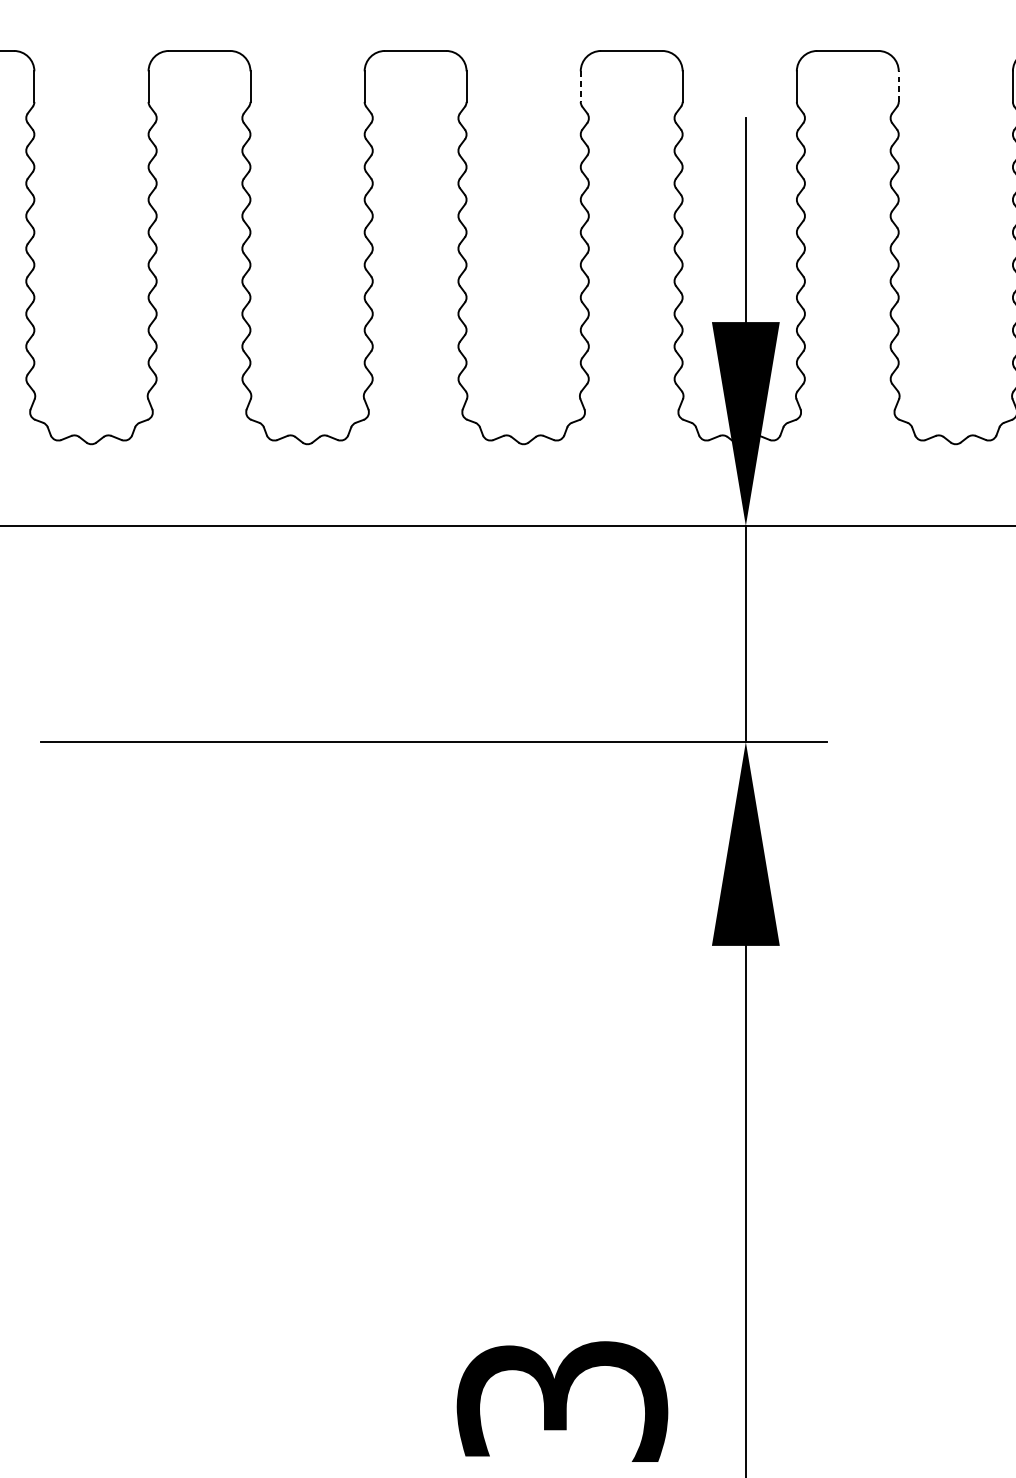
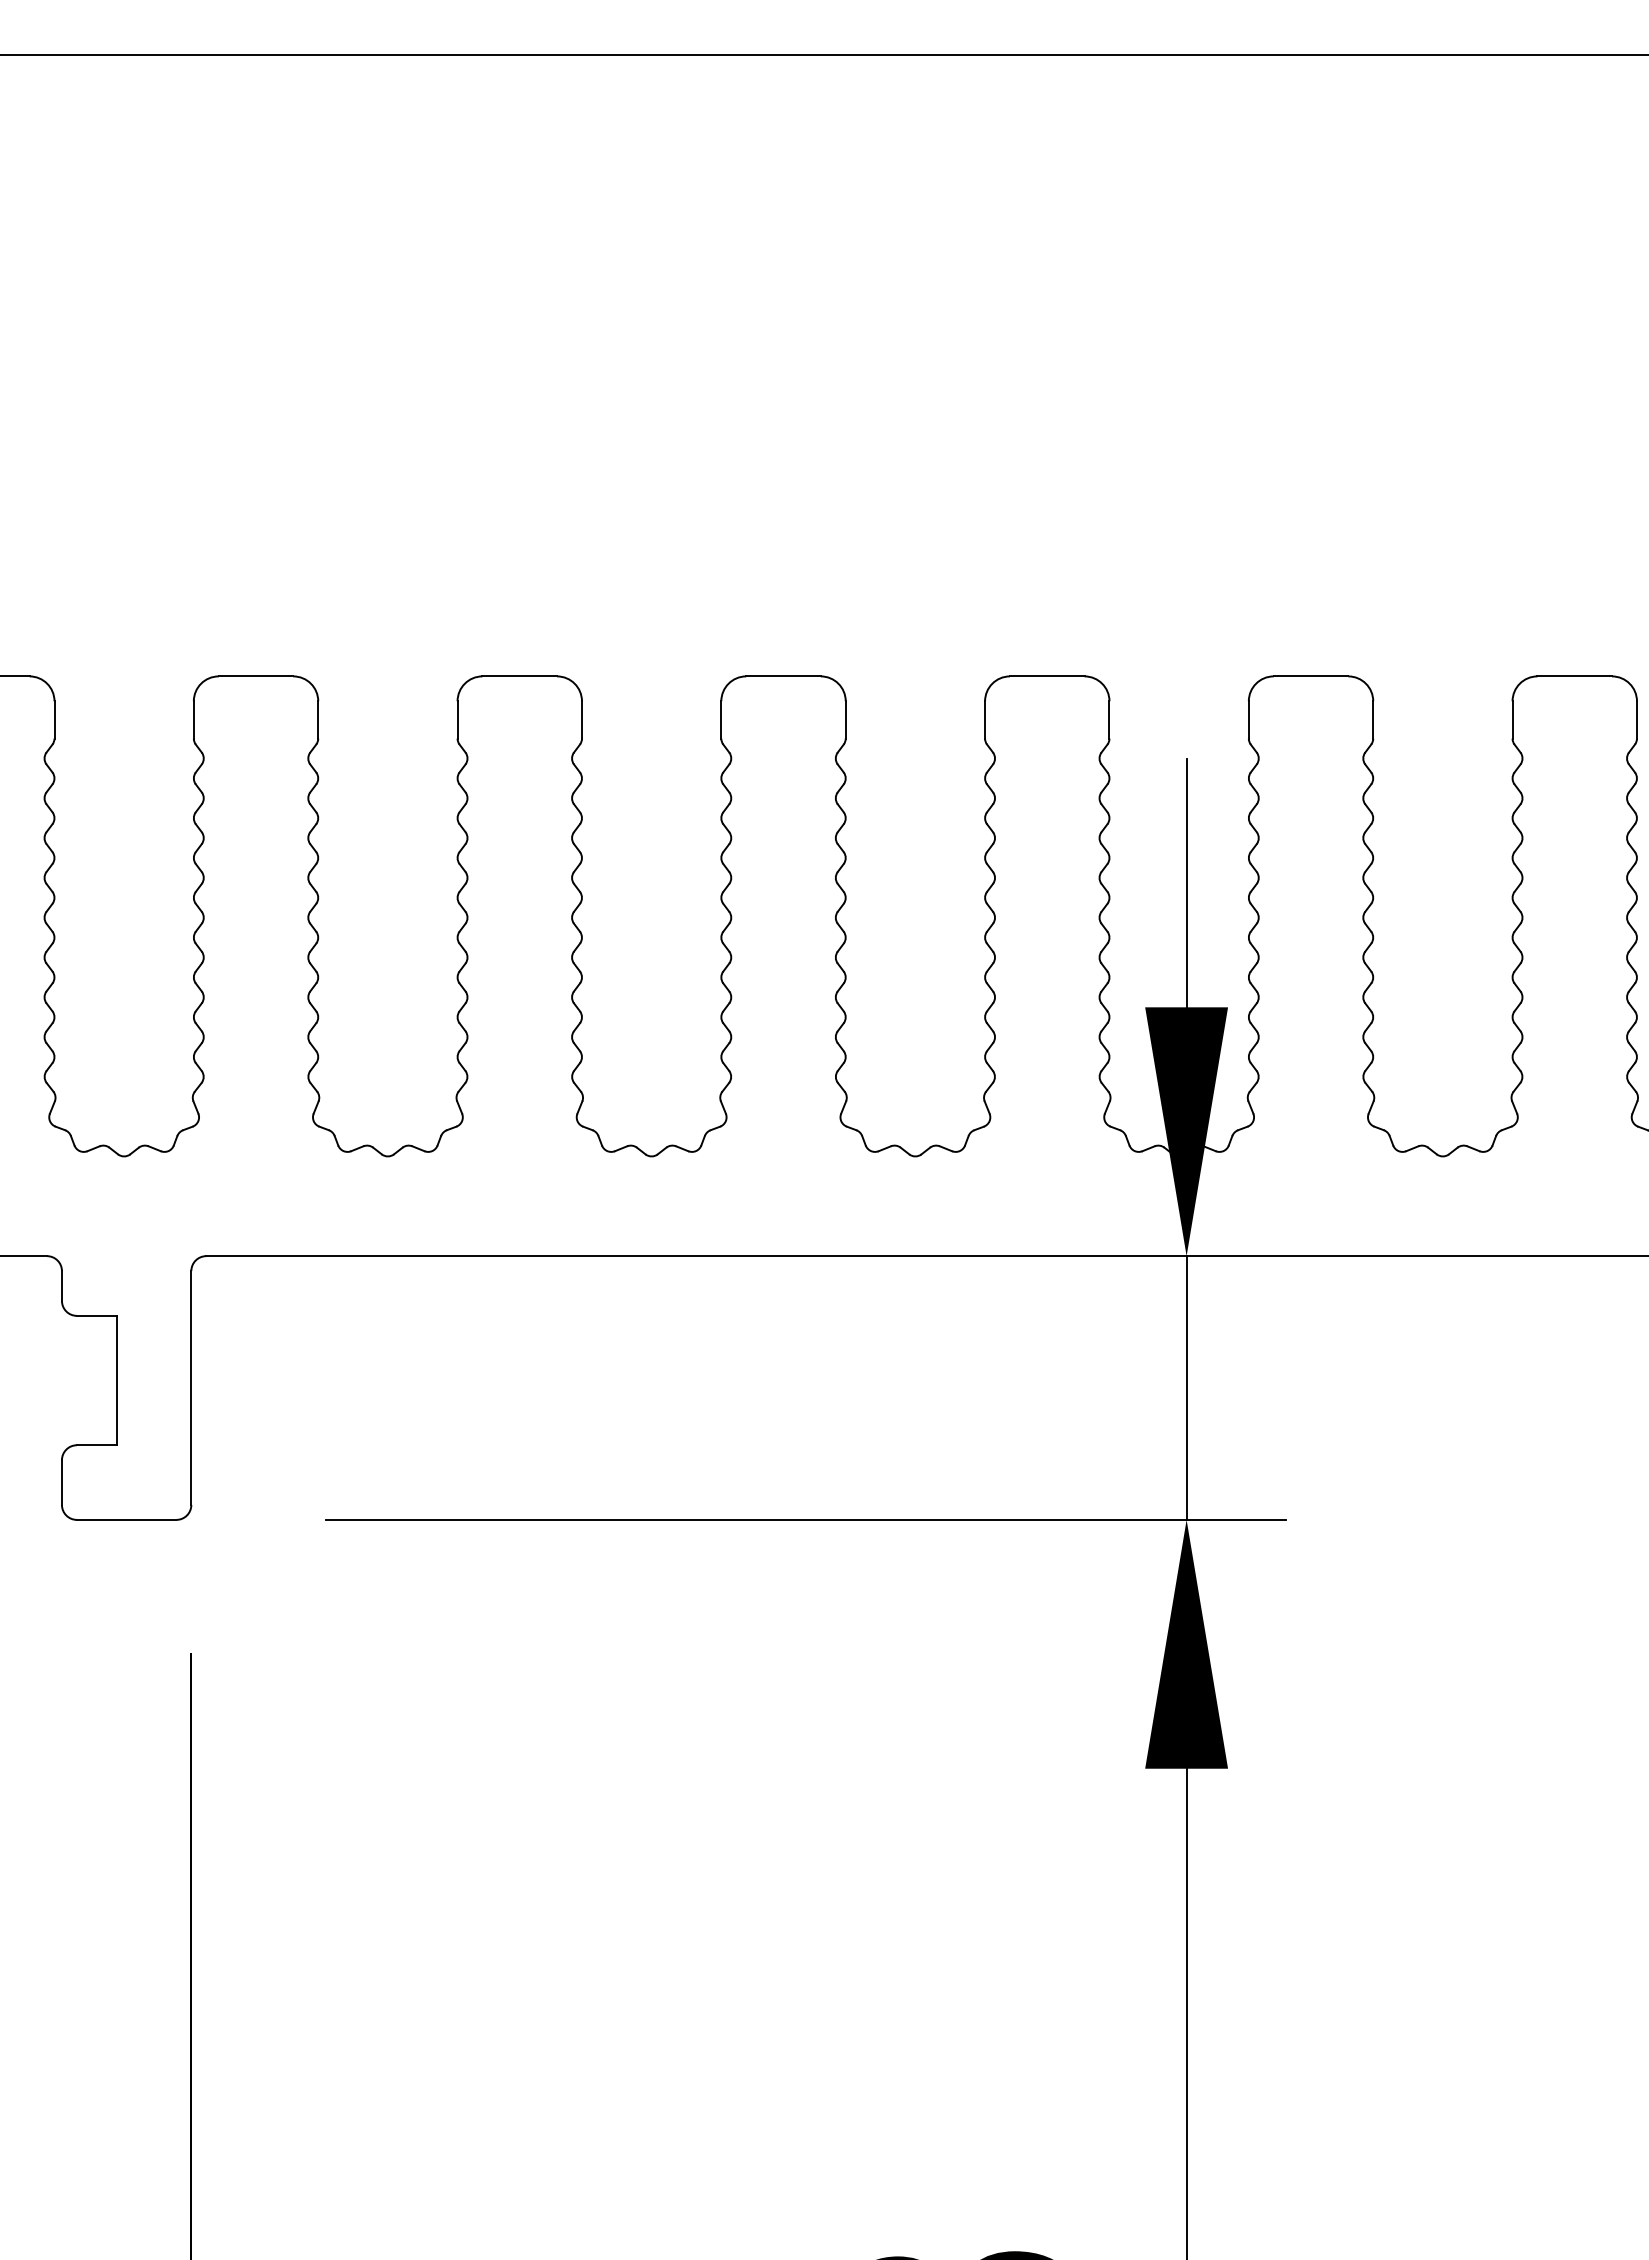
line: (581, 86) -> (985, 719), dashed -> solid
line: (898, 86) -> (1373, 719), dashed -> solid

